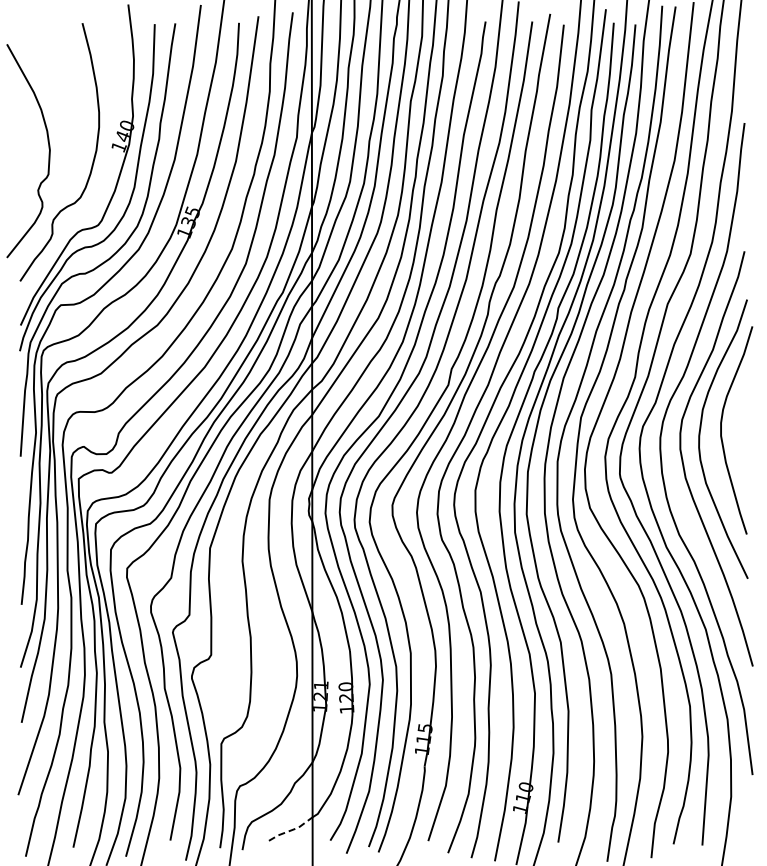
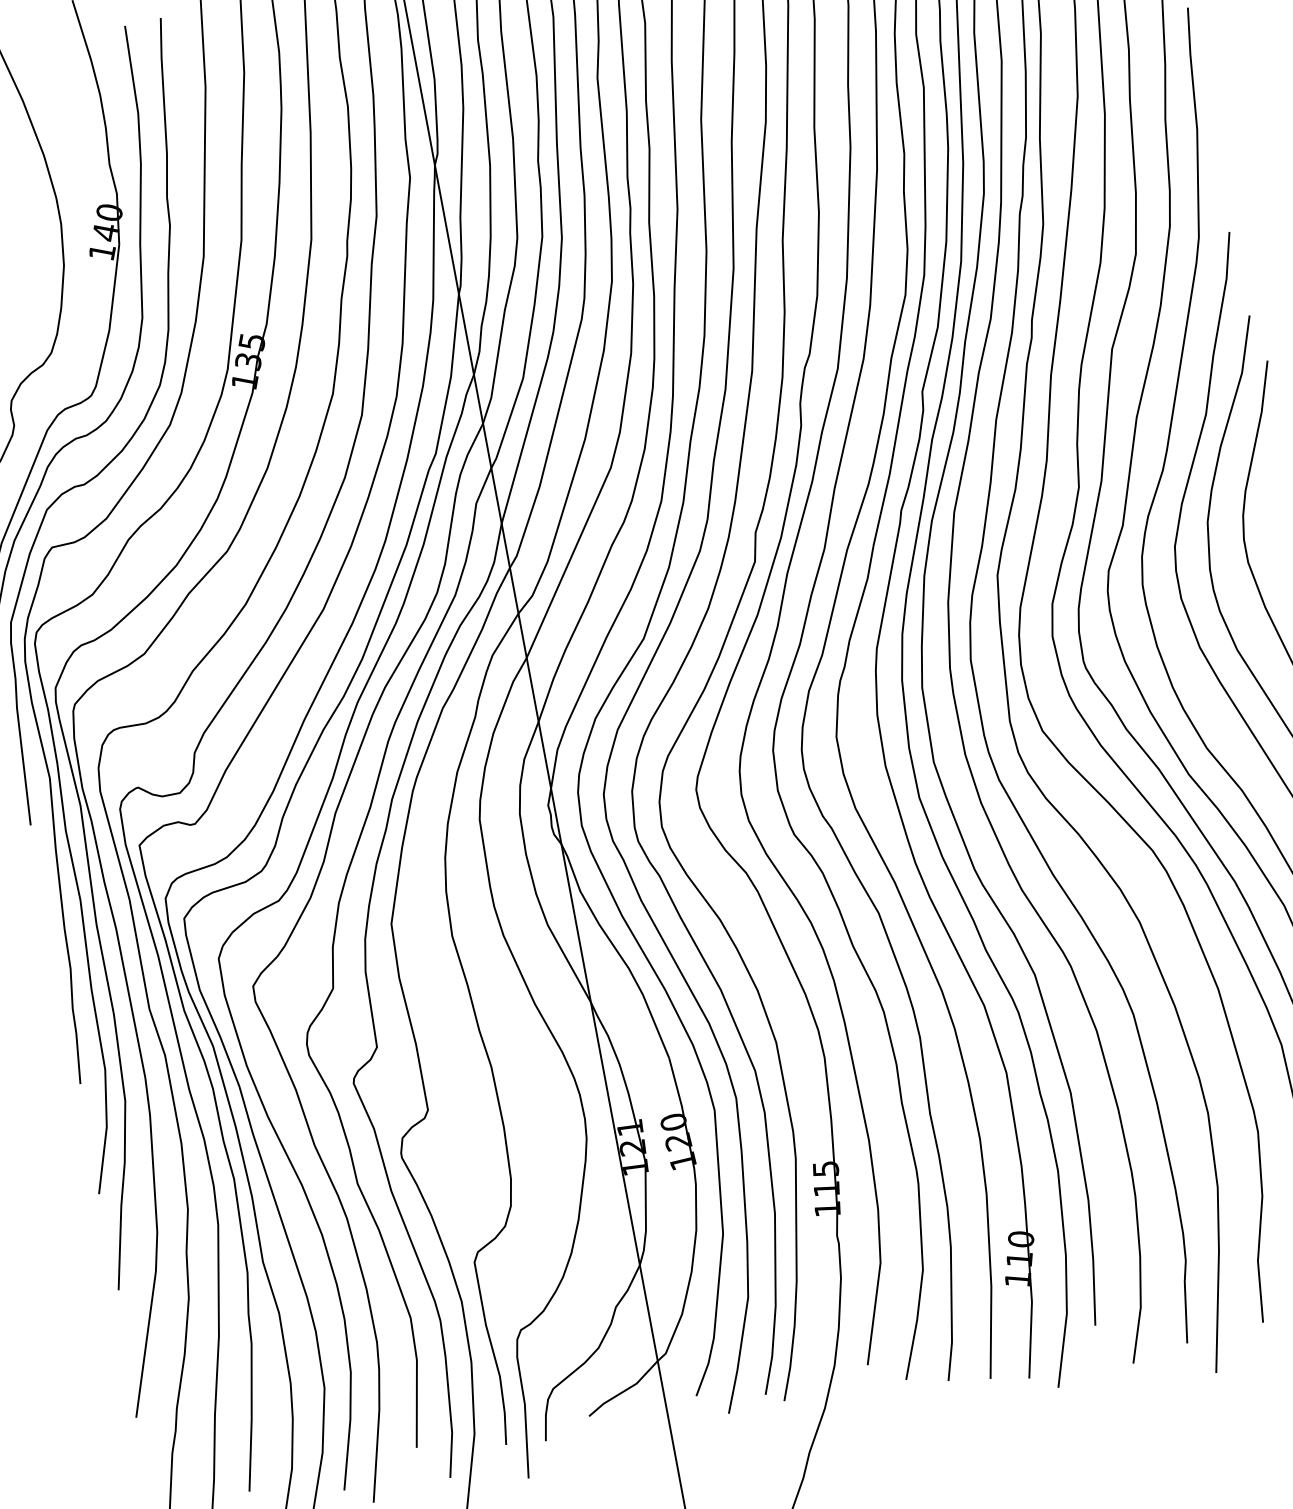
line: (292, 830) -> (626, 1390), dashed -> solid

